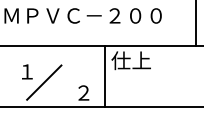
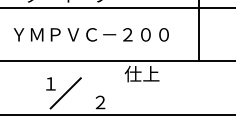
line: (104, 75) -> (118, 87), removed

